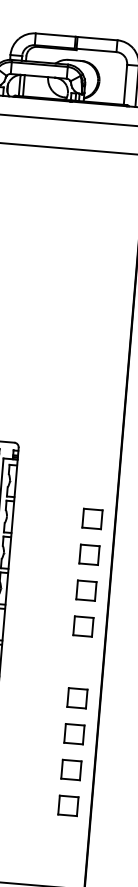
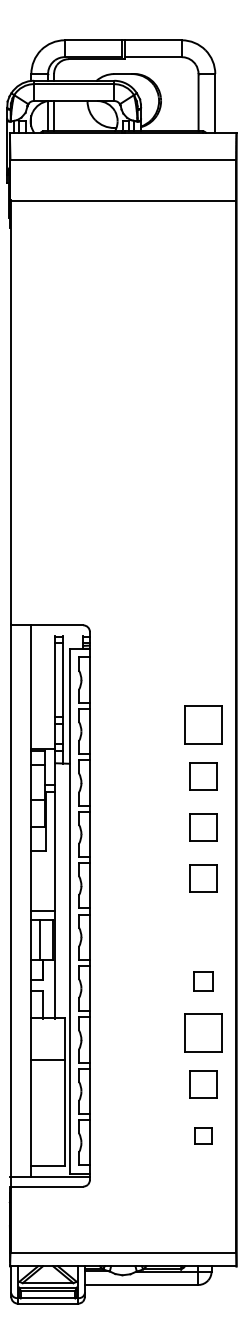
part: (92, 518) -> (203, 724), size x1.4
part: (77, 698) -> (203, 981), size x0.7
part: (74, 734) -> (203, 1033), size x1.4
part: (68, 805) -> (203, 1135), size x0.6

